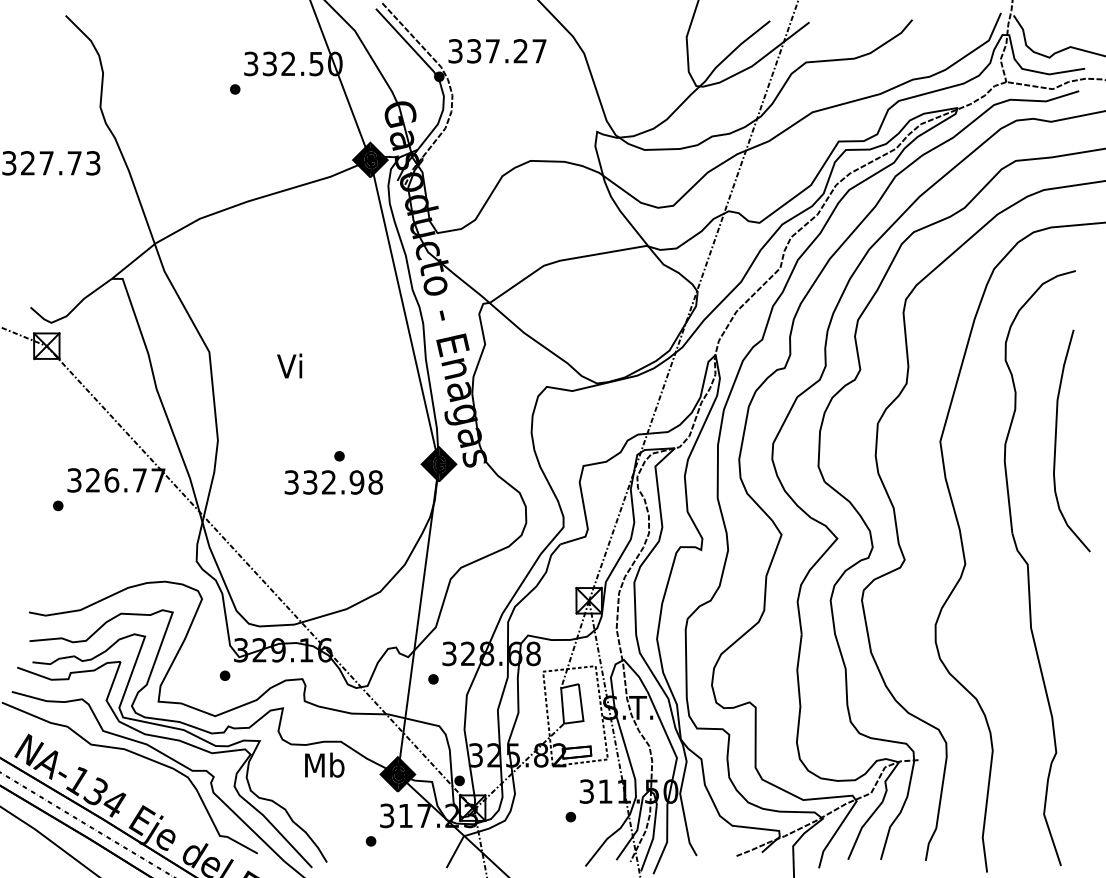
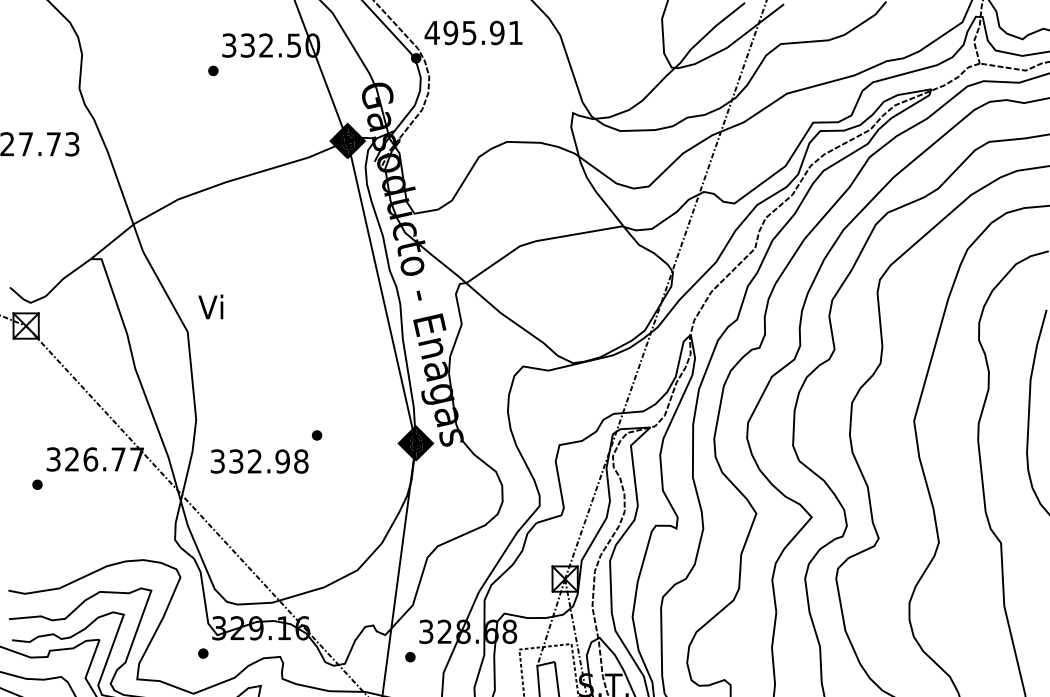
text: (496, 51) -> (473, 33), 337.27 -> 495.91
text: (289, 365) -> (210, 306), moved
text: (333, 482) -> (259, 461), moved

